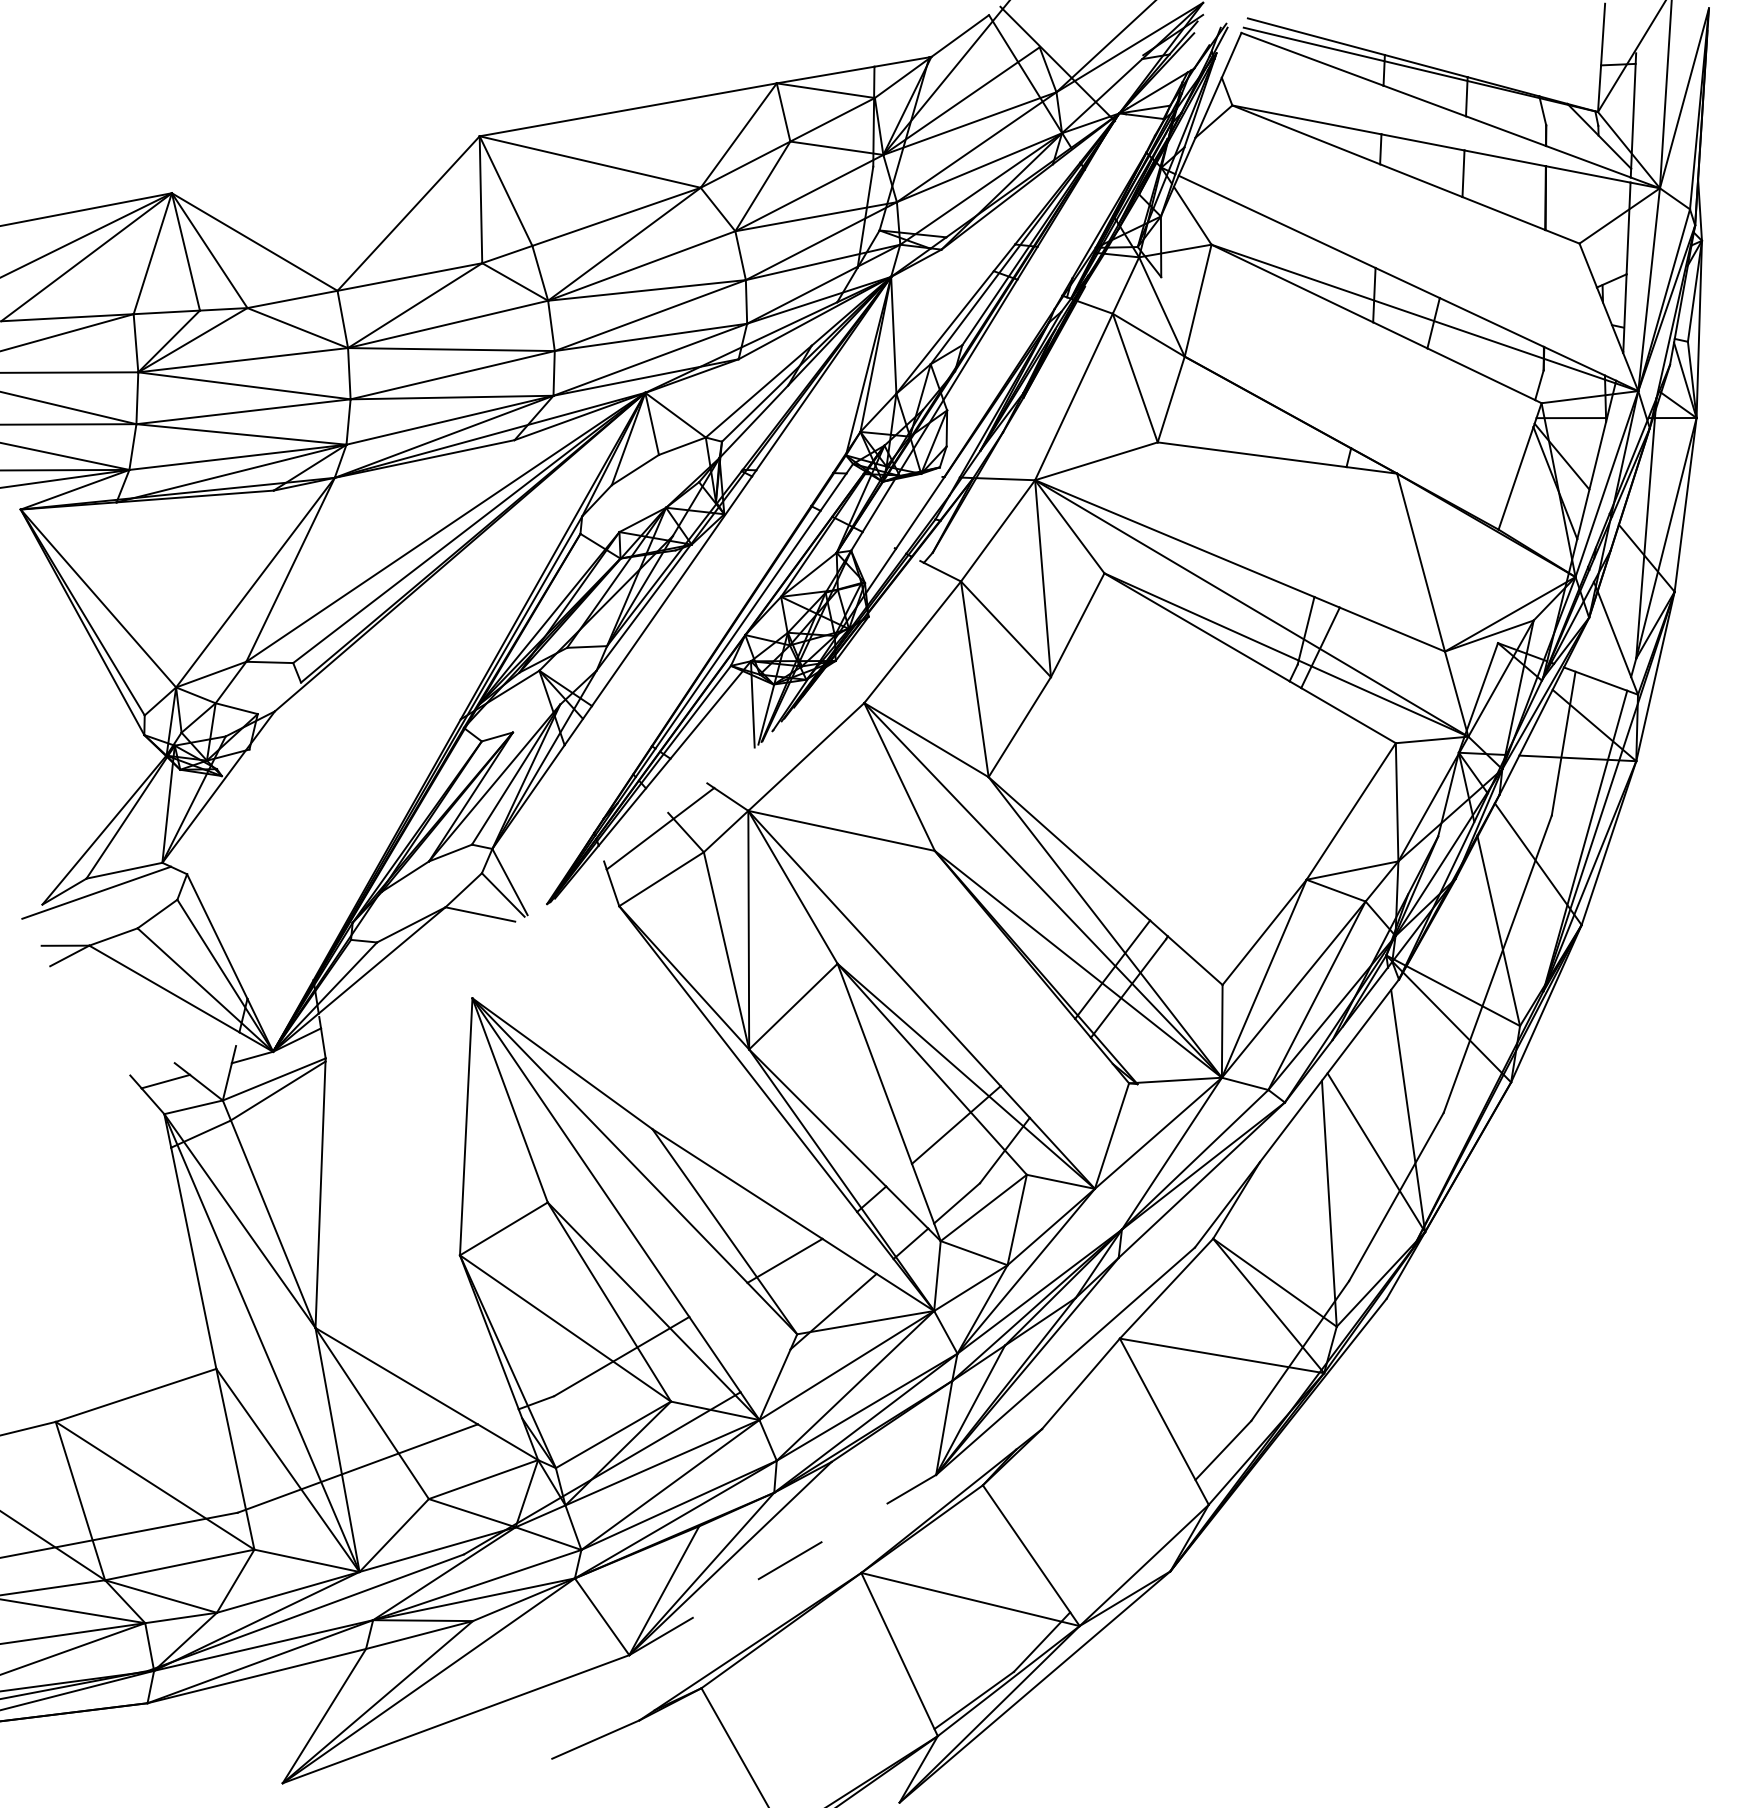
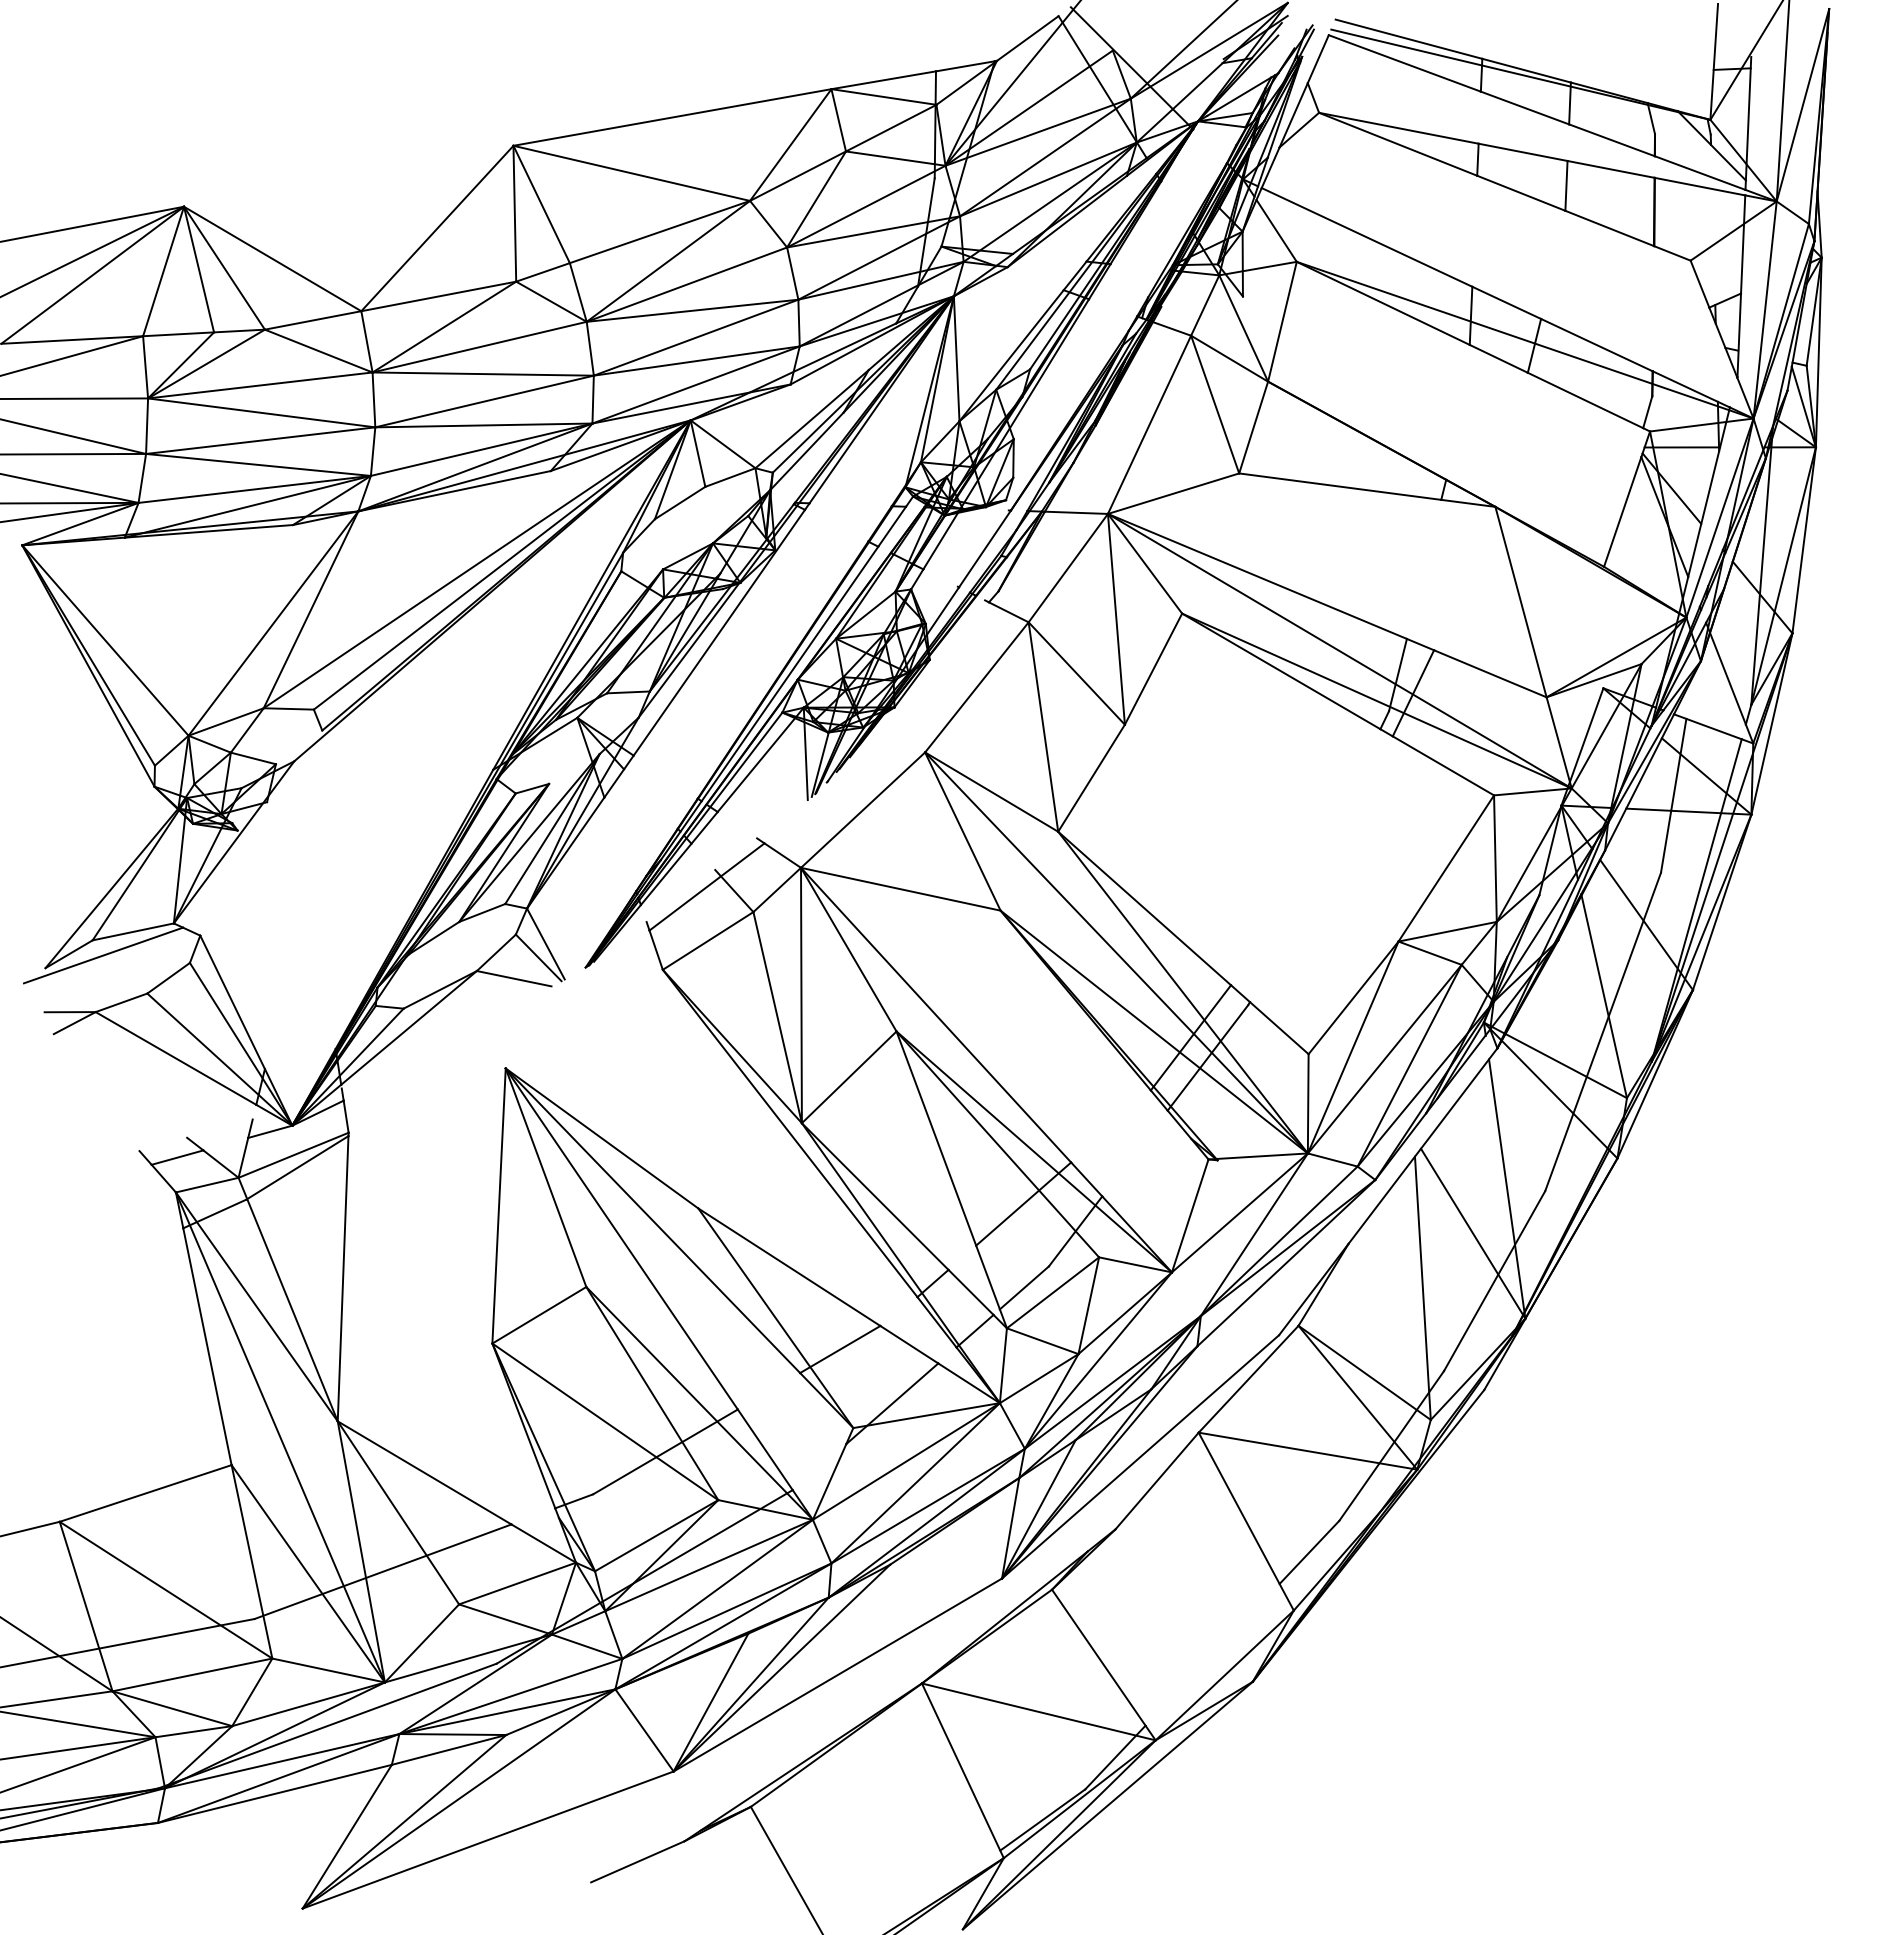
line: (783, 1564) -> (838, 1674), dashed -> solid

